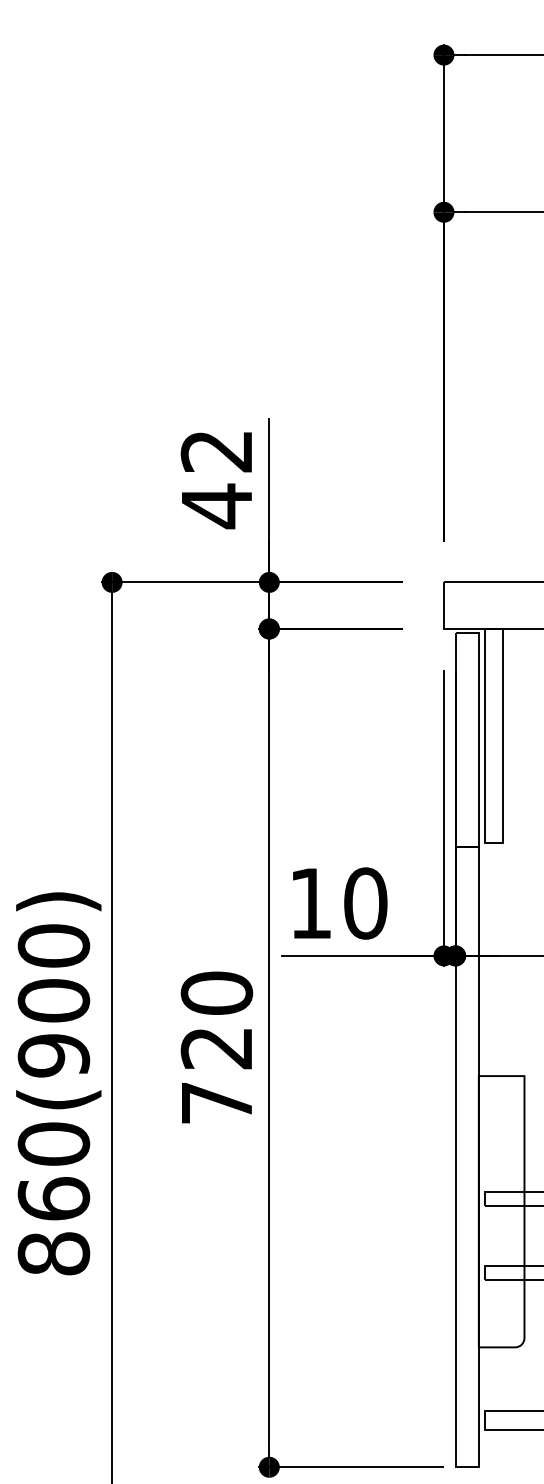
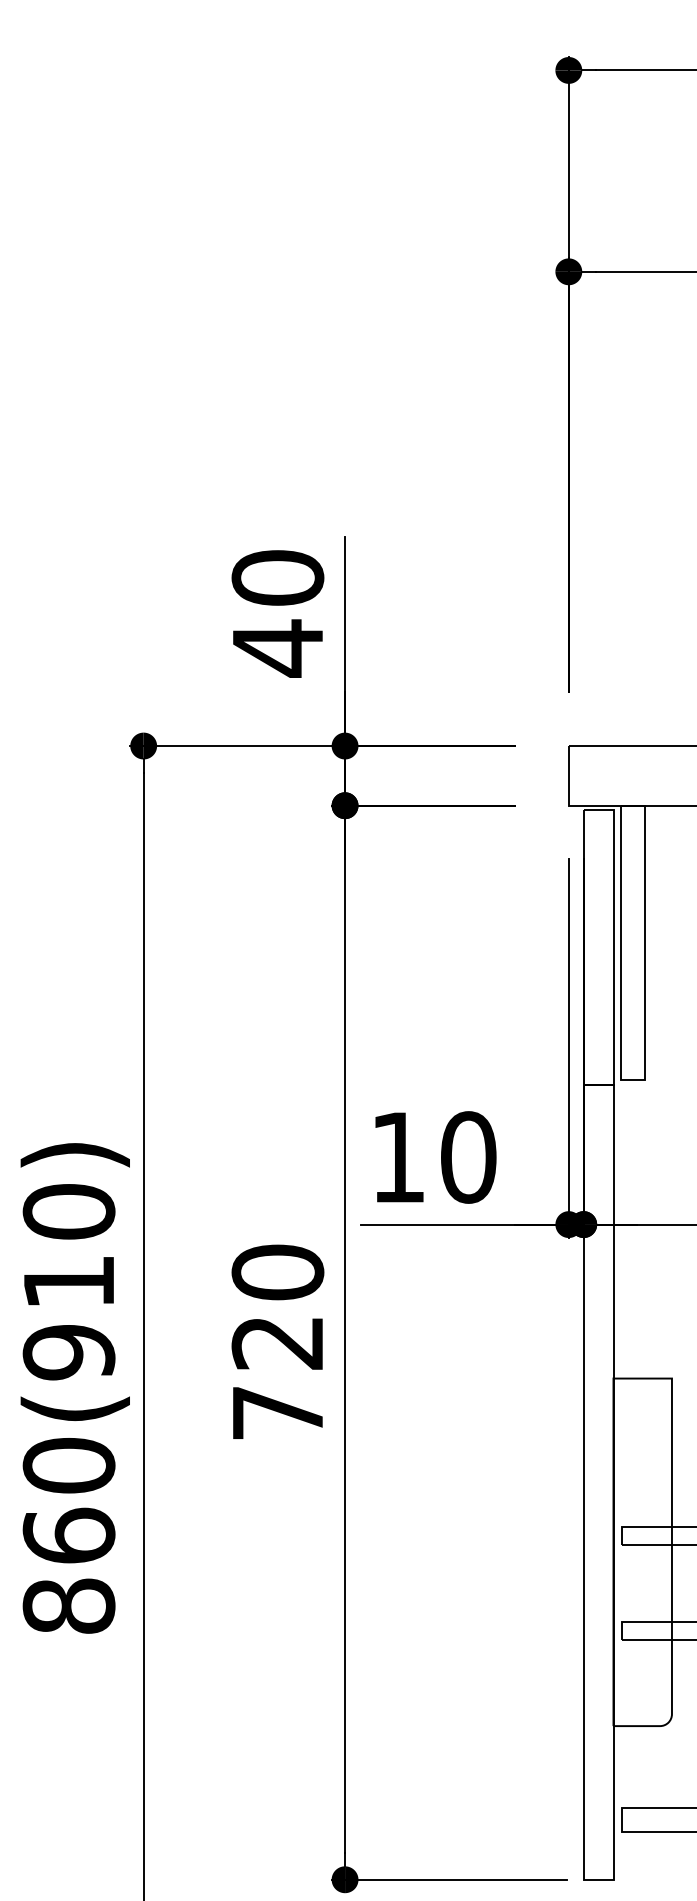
text: (216, 450) -> (277, 577), 42 -> 40
text: (53, 1000) -> (68, 1281), 860(900) -> 860(910)

